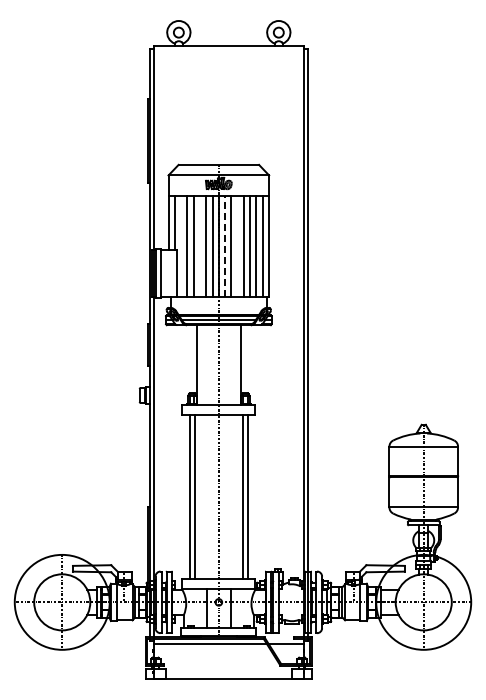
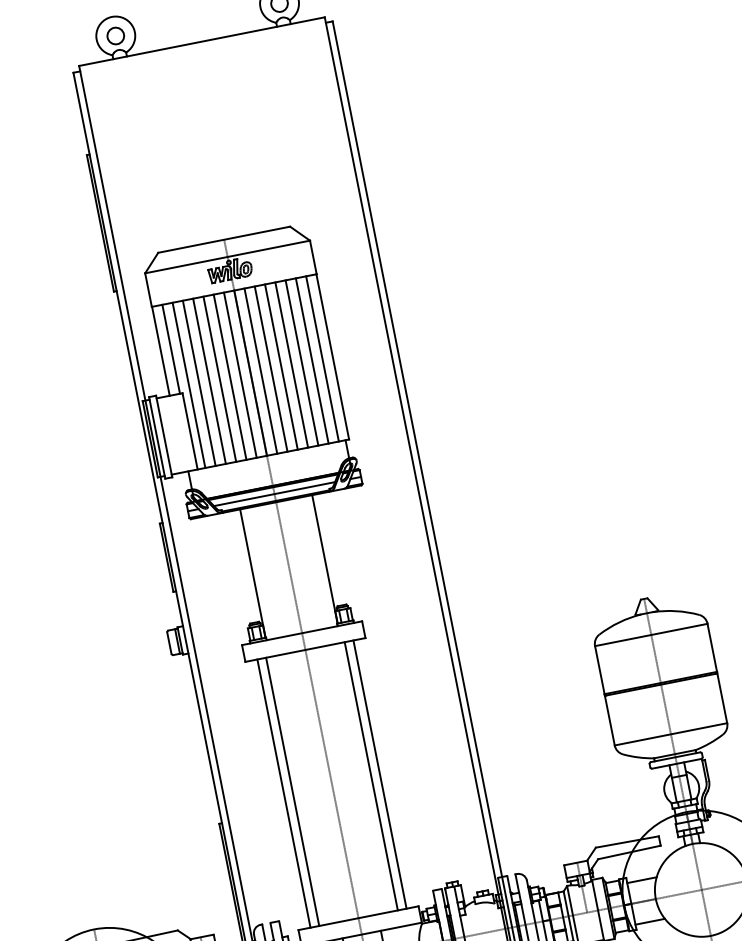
line: (181, 245) -> (189, 383), added
line: (200, 245) -> (220, 377), added
line: (225, 245) -> (261, 369), dashed -> solid
line: (237, 245) -> (280, 365), added

